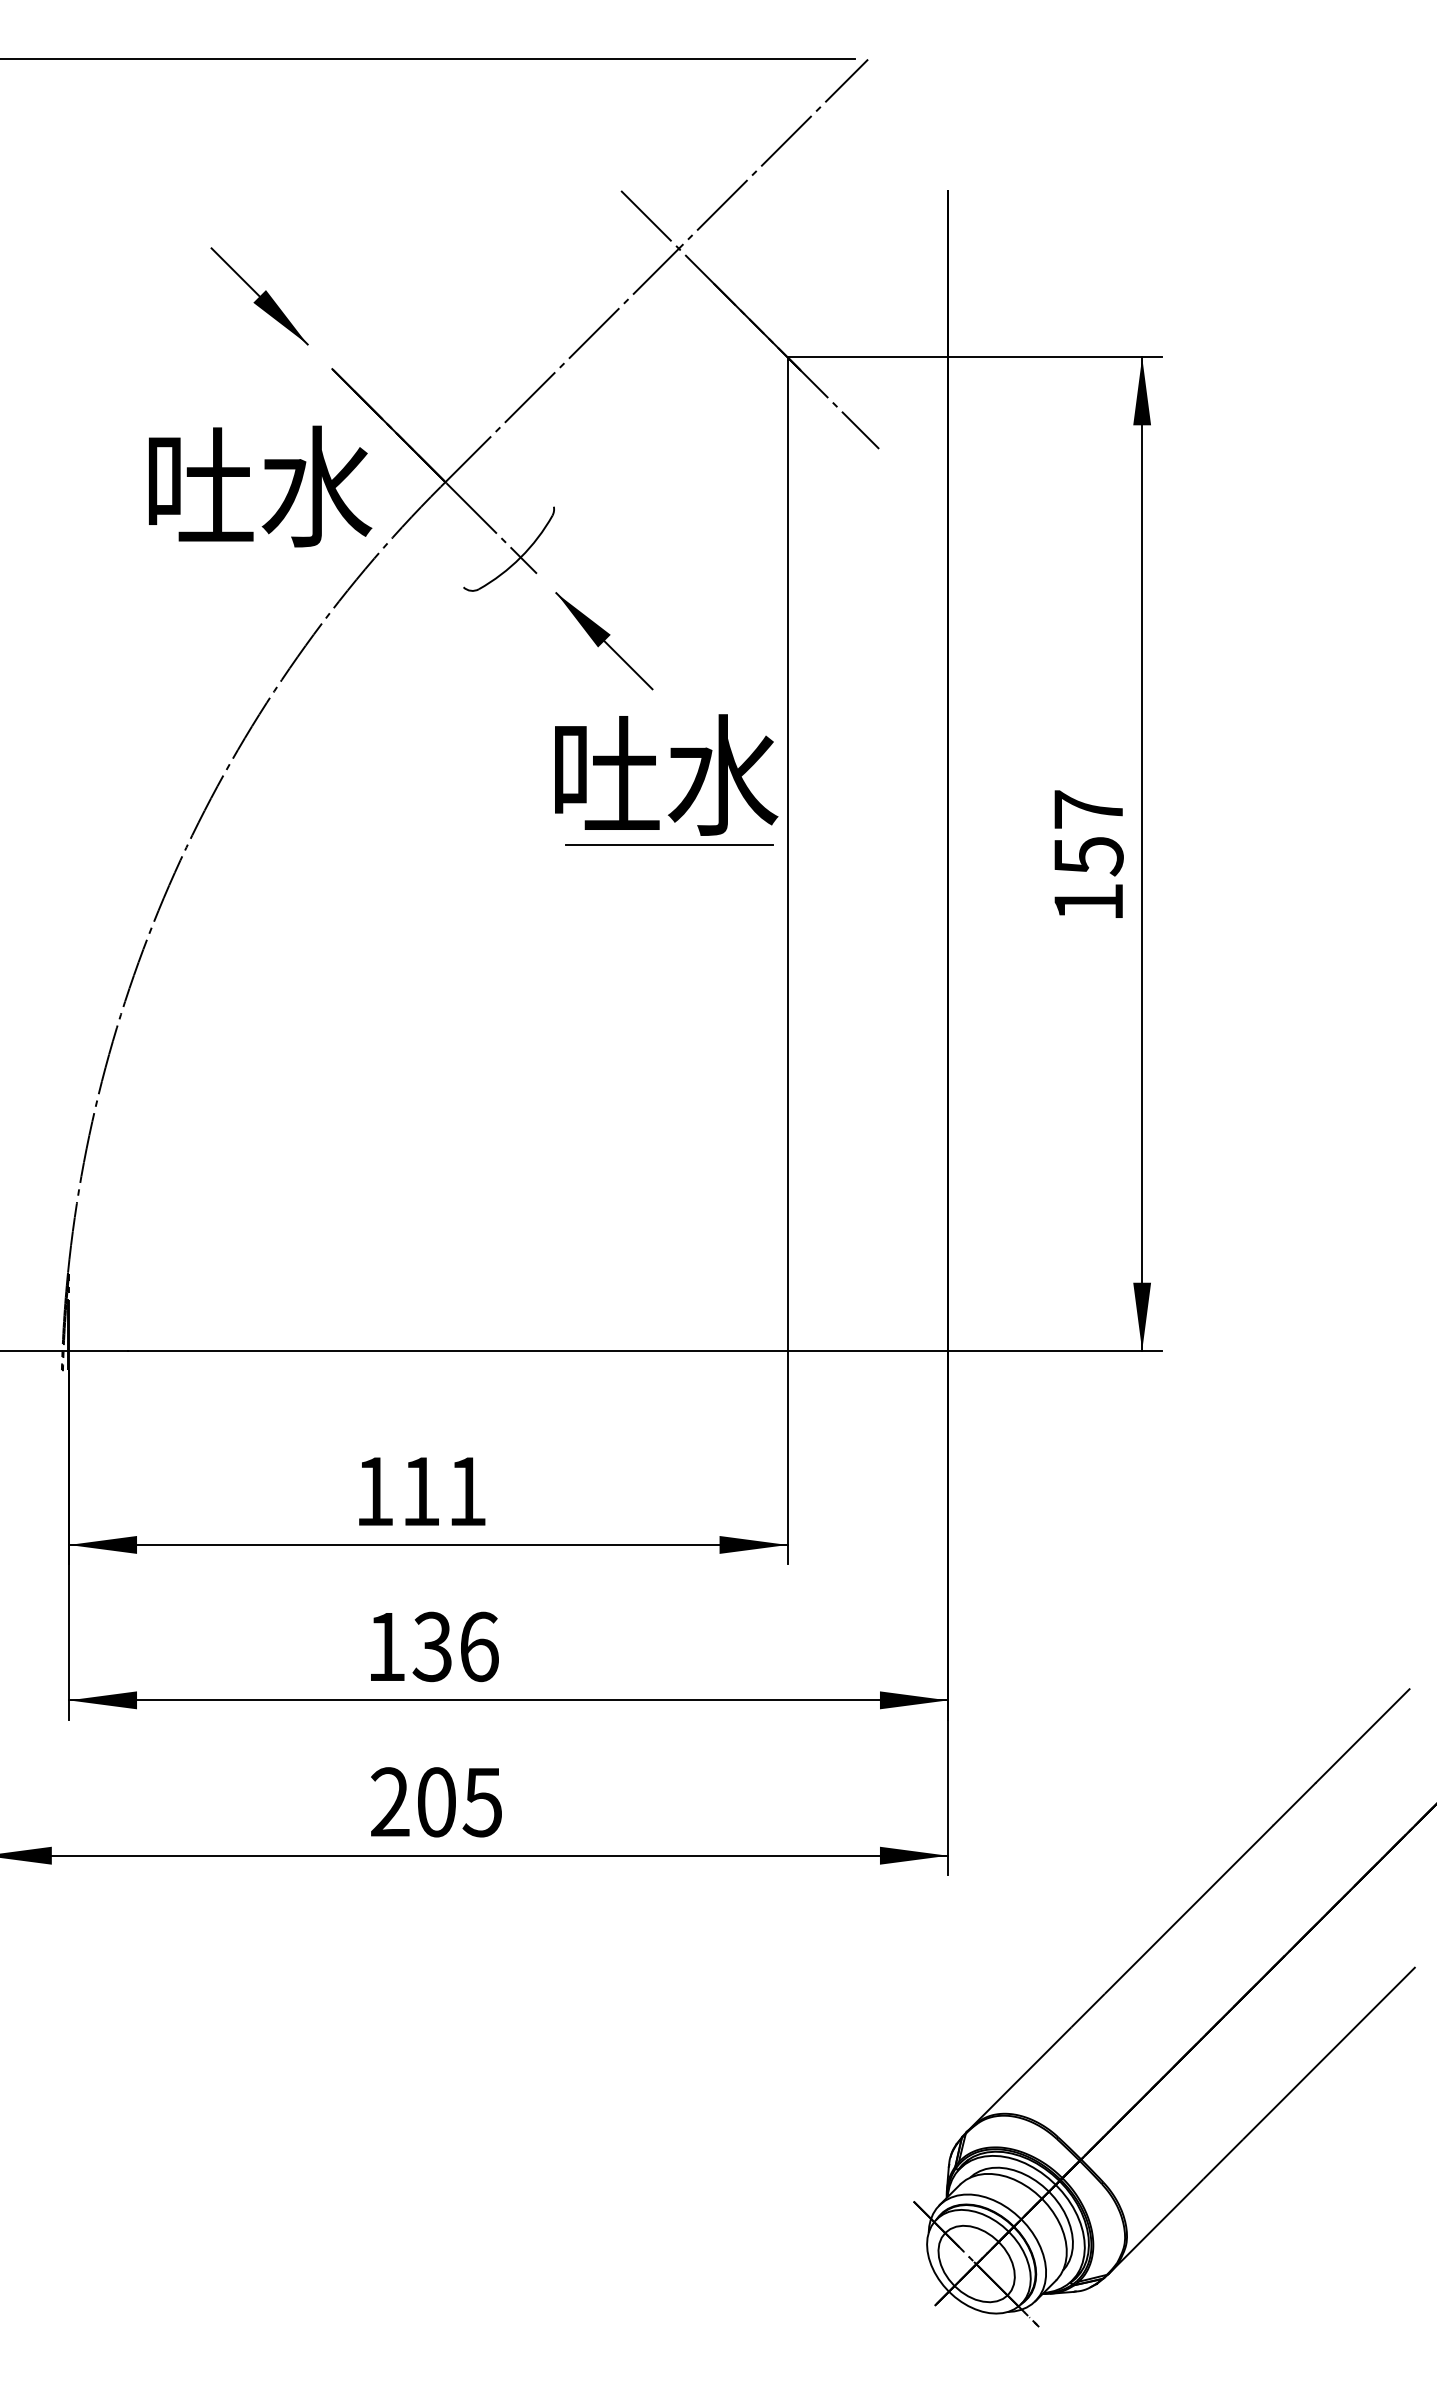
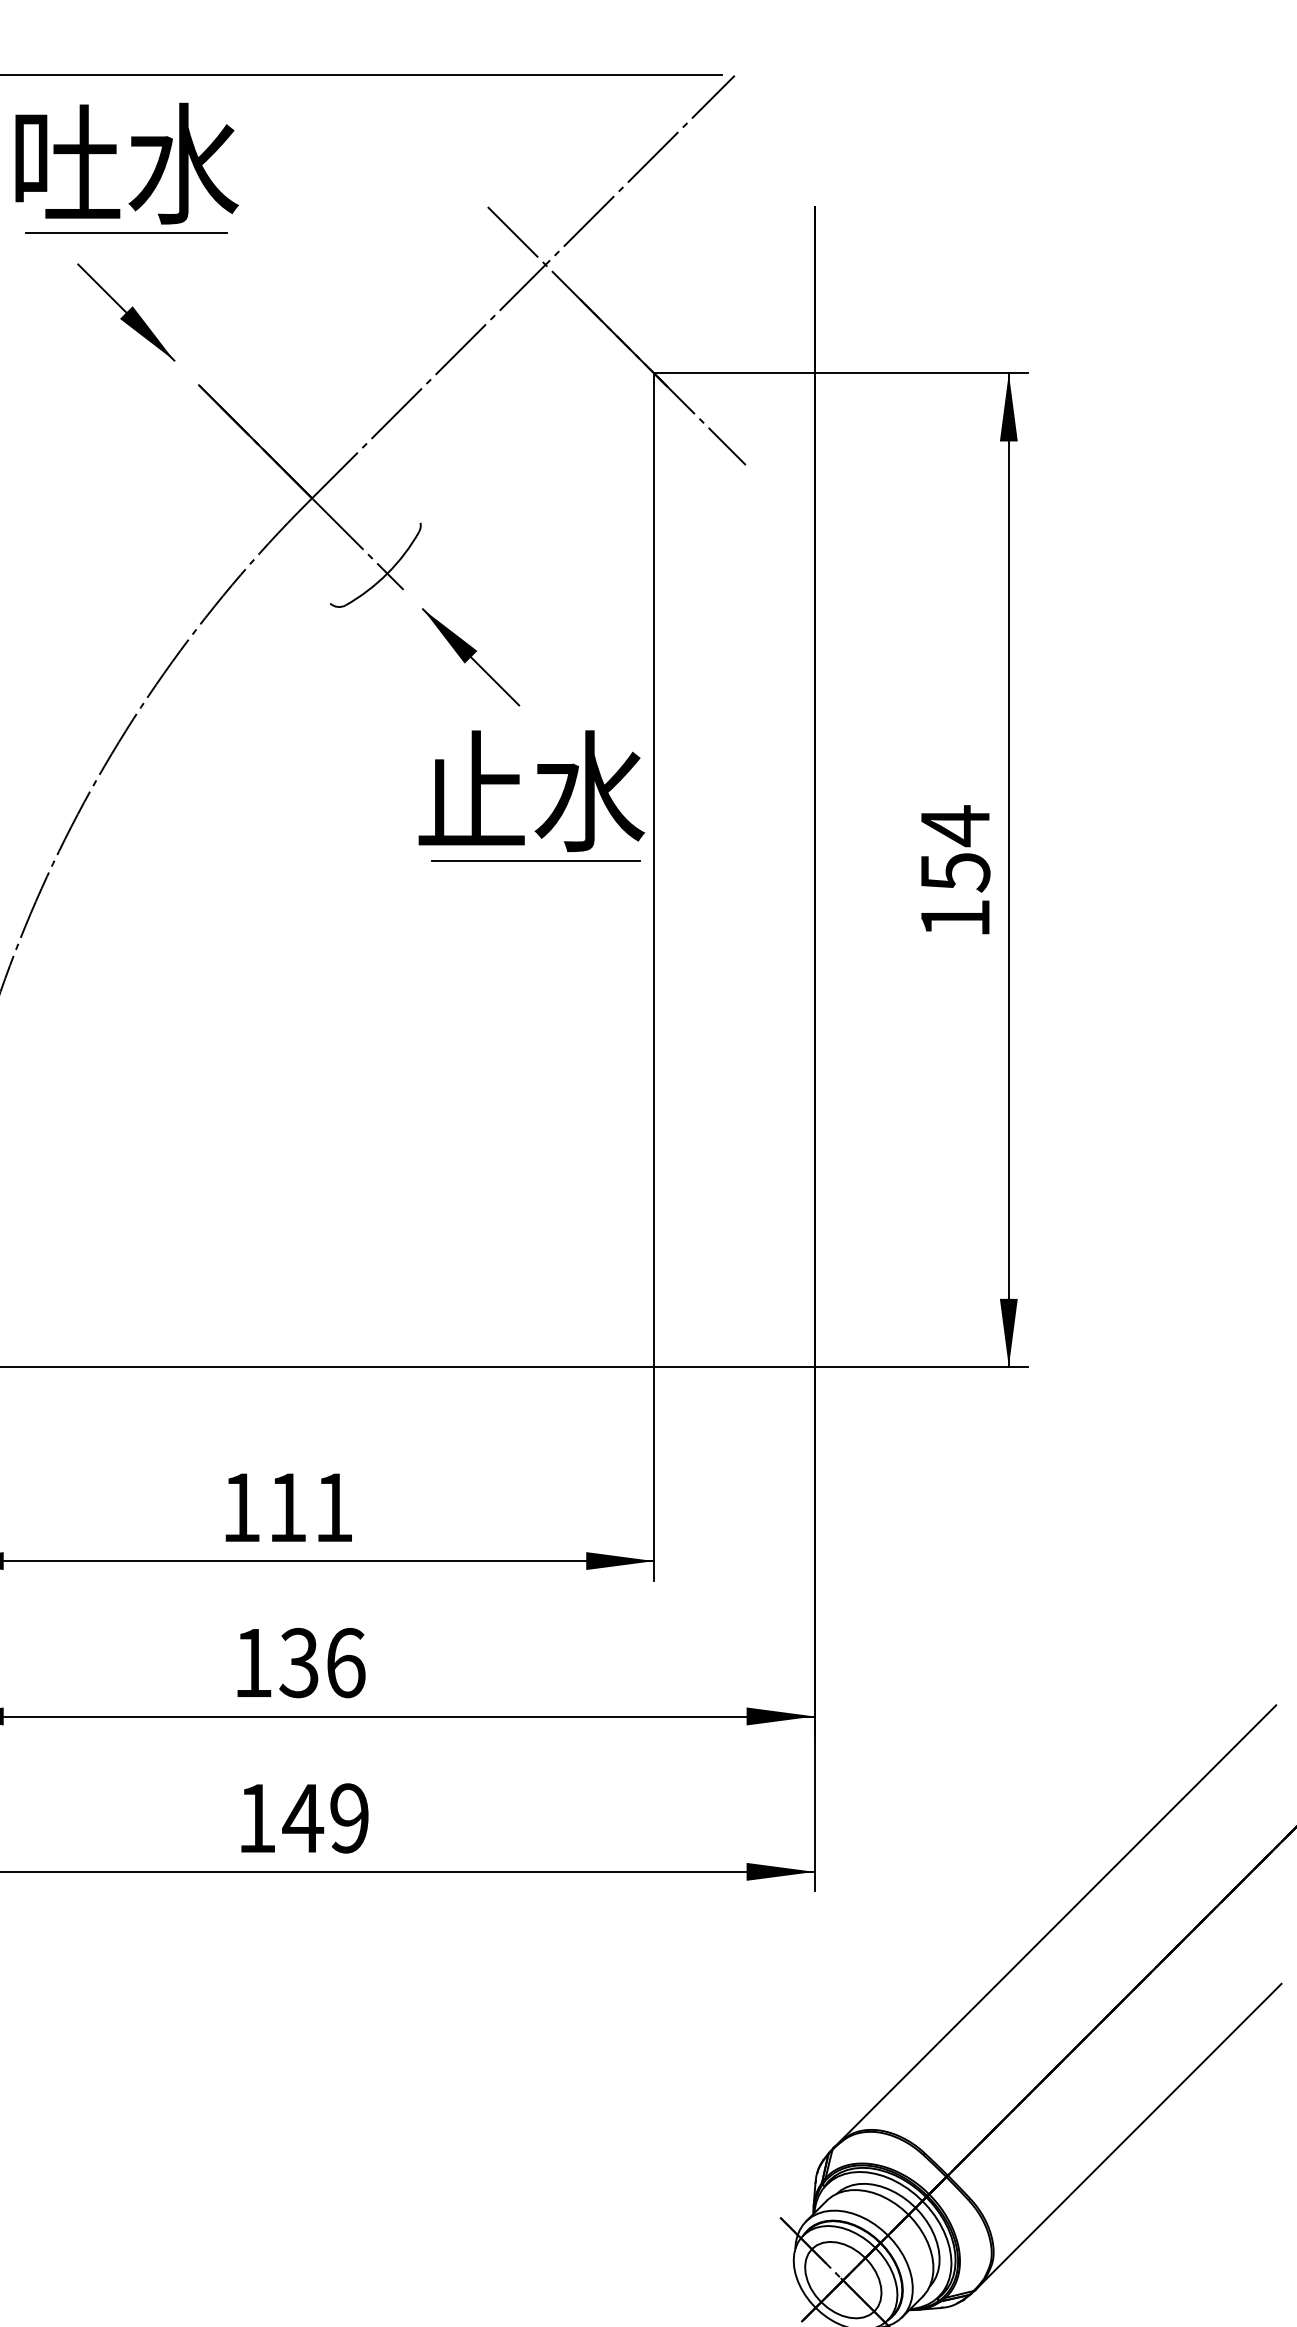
line: (259, 217) -> (126, 233), added
text: (260, 486) -> (127, 163), moved
text: (605, 771) -> (472, 787), 吐水 -> 止水
text: (1088, 809) -> (955, 825), 157 -> 154
text: (436, 1802) -> (303, 1818), 205 -> 149

